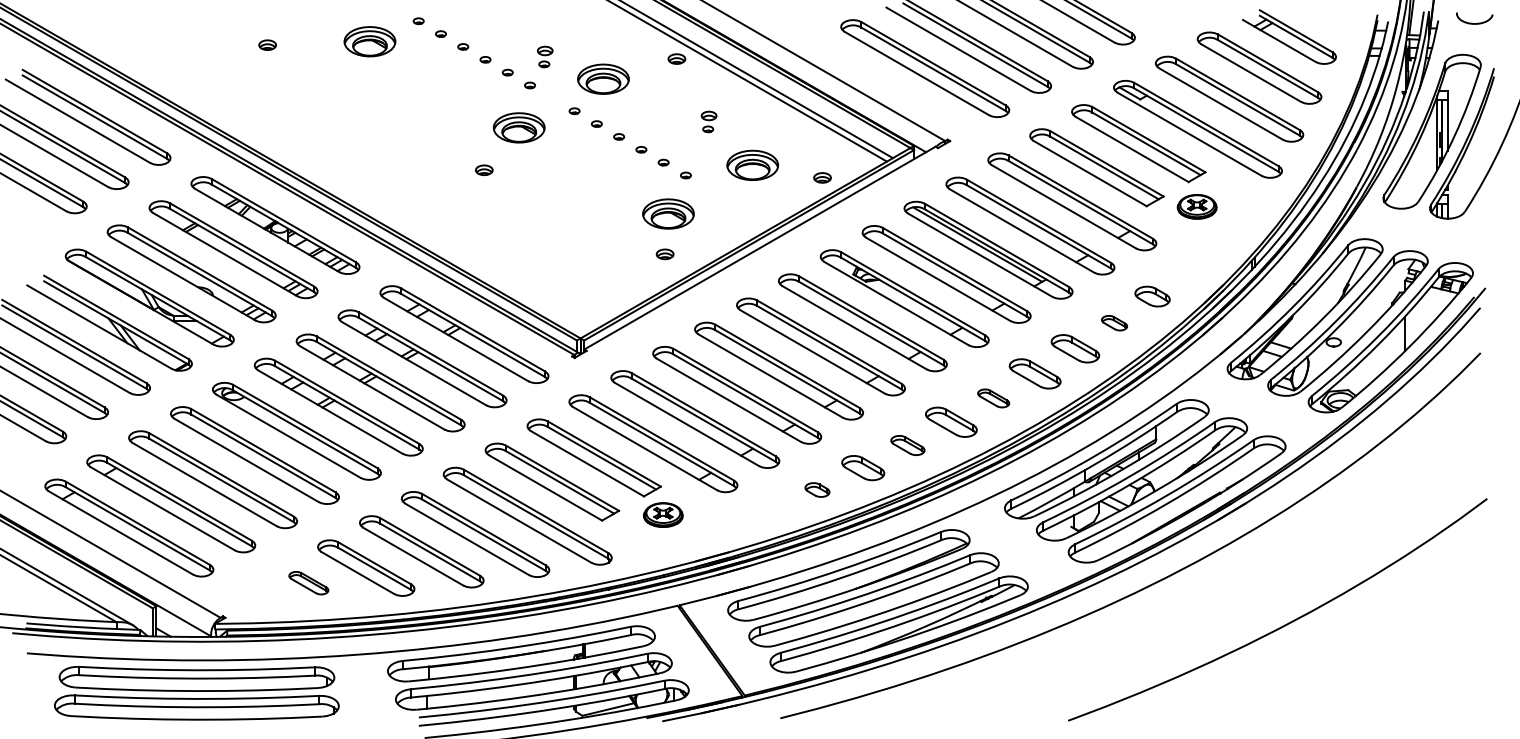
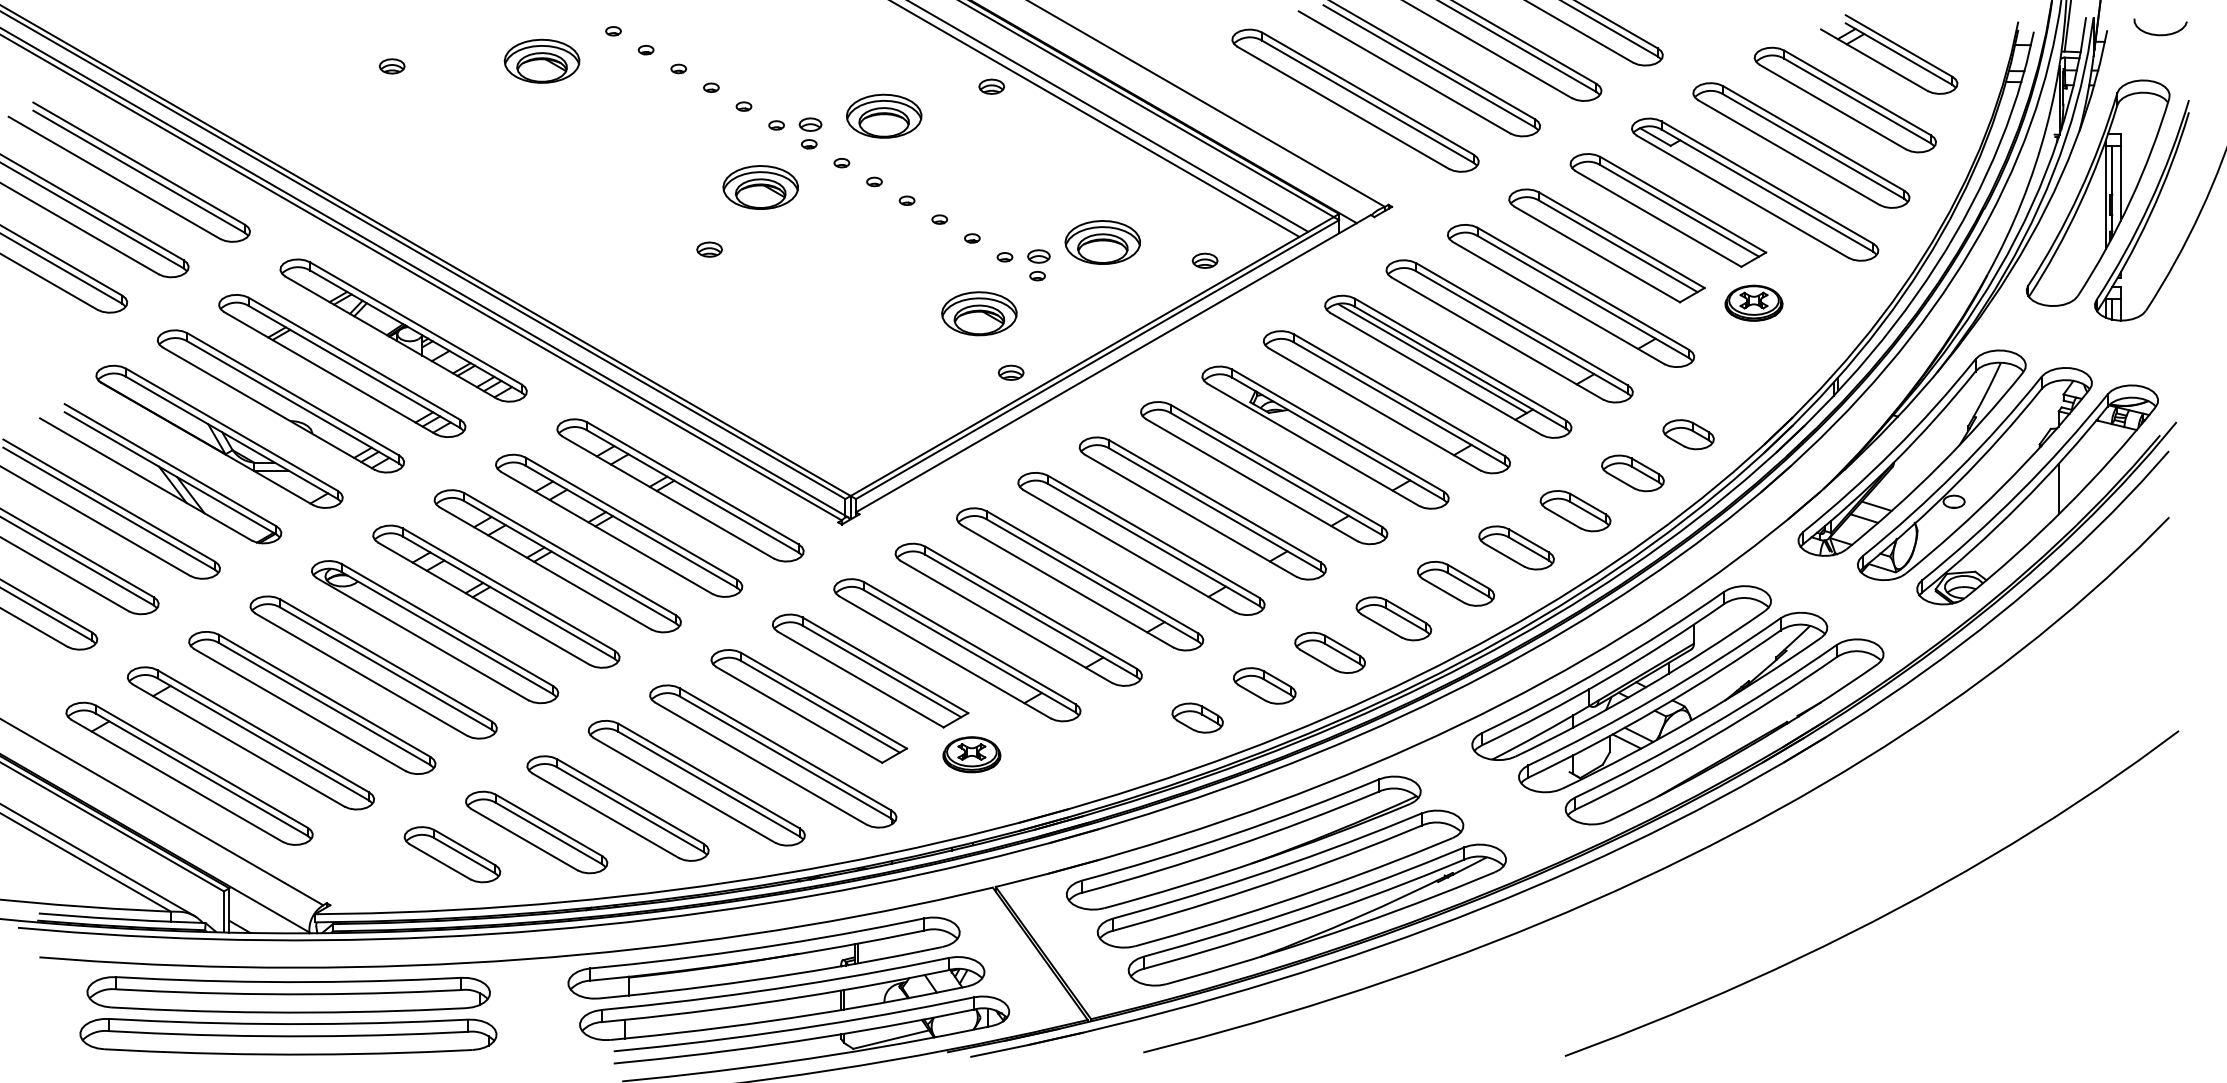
part: (545, 56) -> (810, 132), moved
part: (708, 121) -> (1038, 264), moved
part: (664, 254) -> (1010, 373), moved
part: (1114, 323) -> (1632, 474), size x1.67
part: (993, 398) -> (1455, 583), size x1.67
part: (907, 445) -> (1329, 652), size x1.43
part: (817, 489) -> (1197, 717), size x1.43
part: (308, 582) -> (452, 853), size x1.67

